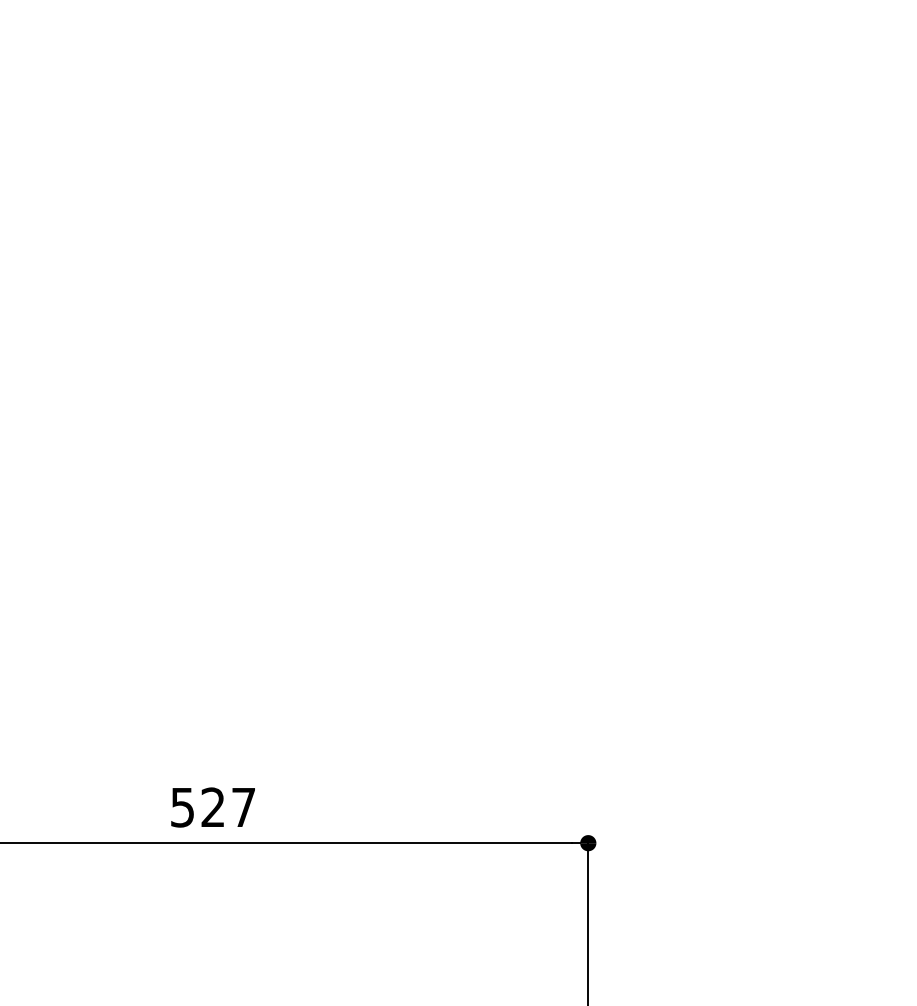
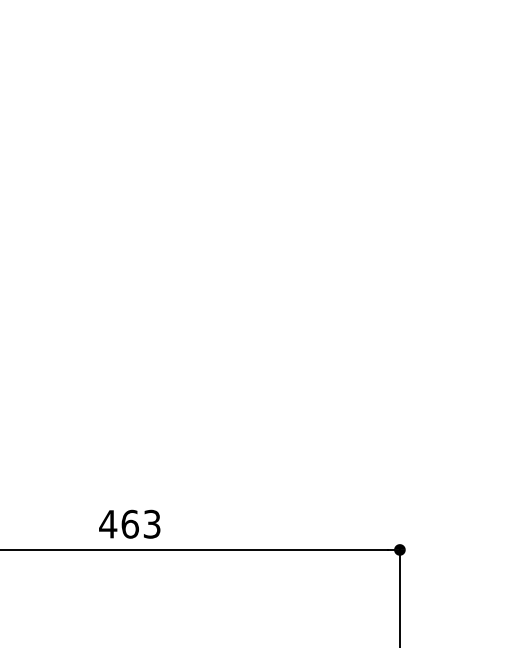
text: (212, 807) -> (129, 524), 527 -> 463

